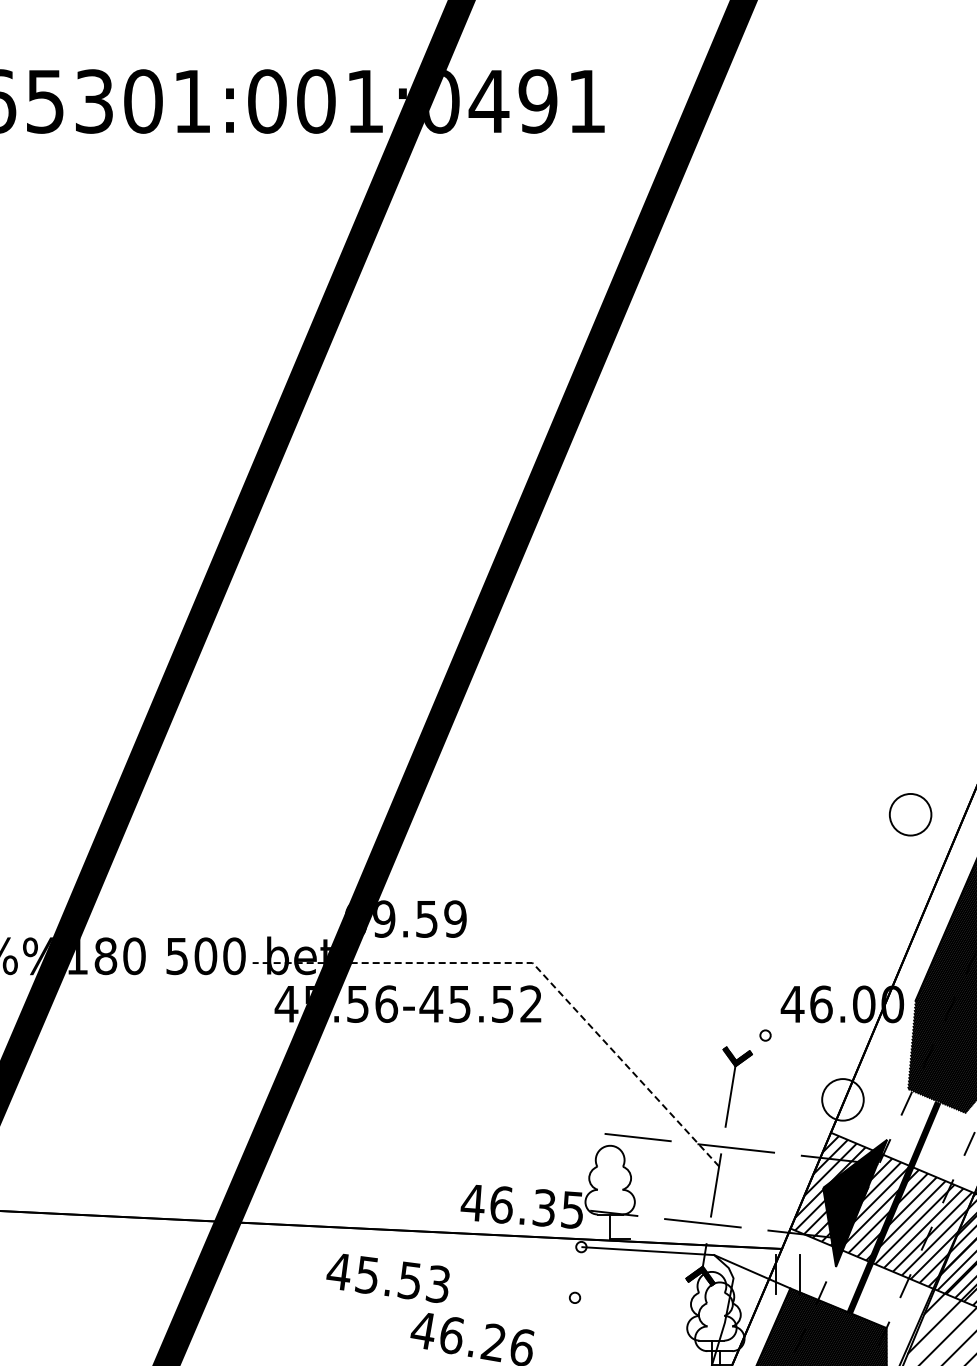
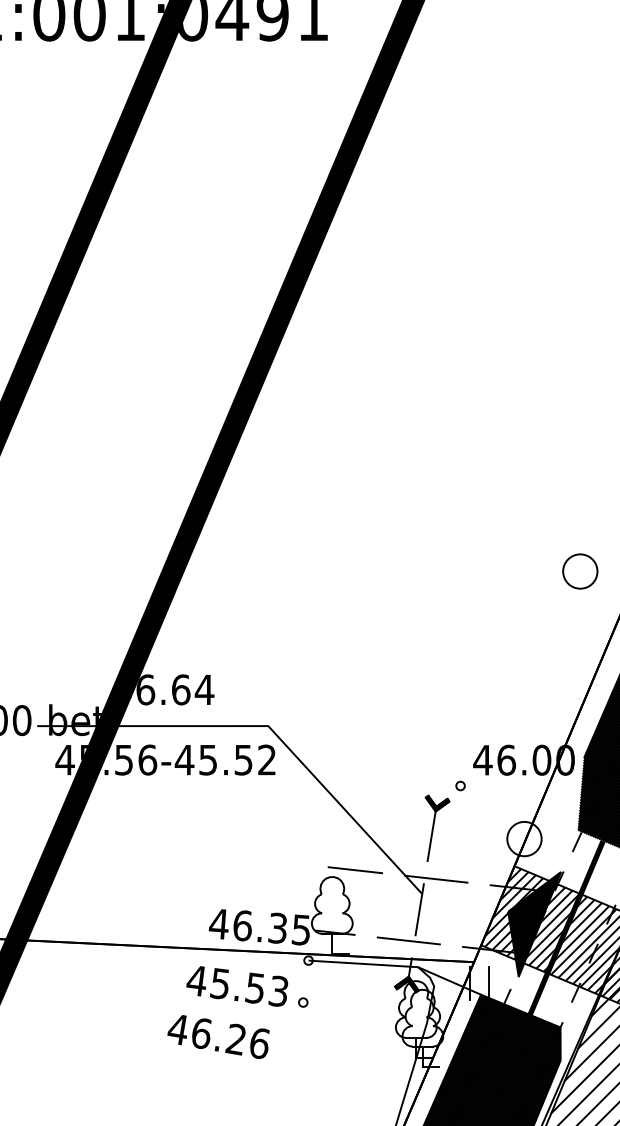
part: (910, 814) -> (580, 571), moved
text: (406, 918) -> (164, 689), 69.59 -> 46.64
line: (530, 963) -> (266, 726), dashed -> solid
text: (387, 1277) -> (236, 985), moved

